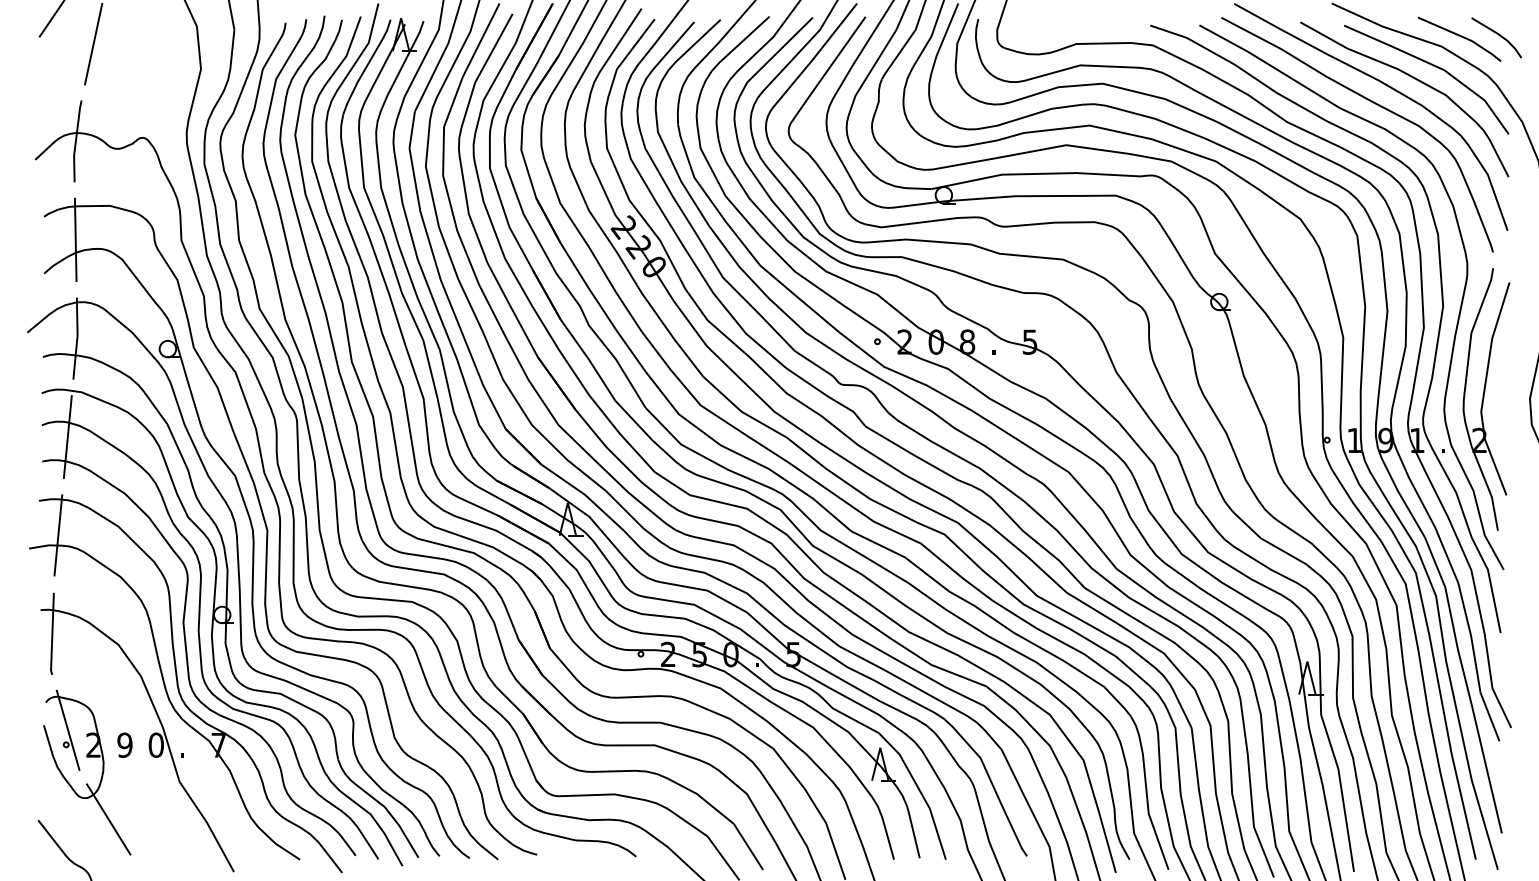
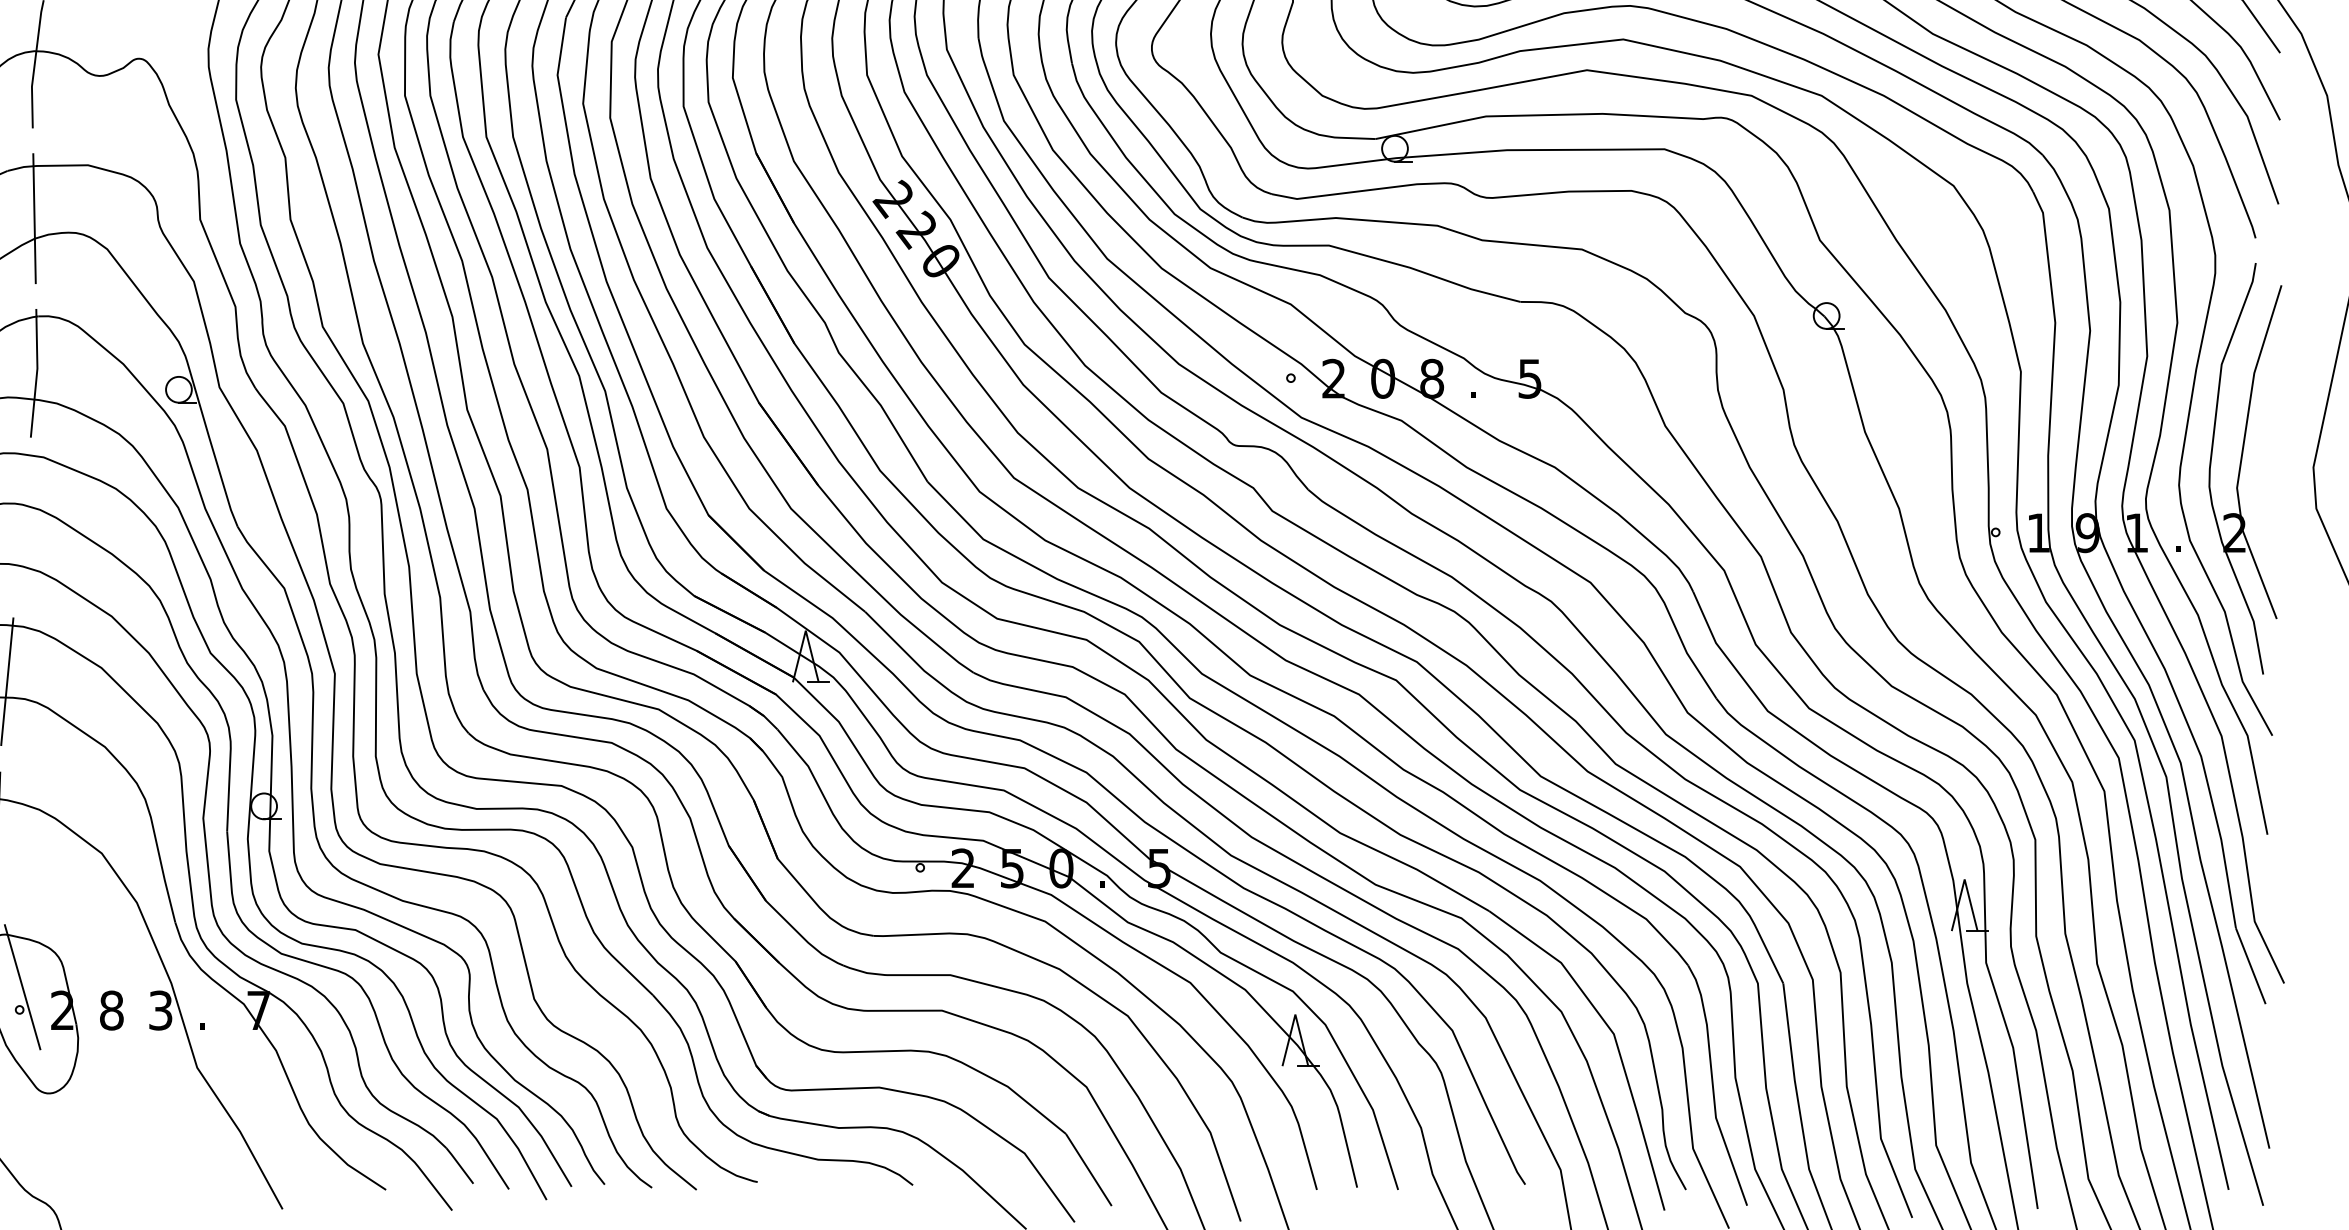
line: (67, 437) -> (21, 528), removed
text: (124, 744) -> (110, 1009), 9 -> 8
text: (155, 744) -> (159, 1009), 0 -> 3
line: (108, 819) -> (85, 1126), removed

